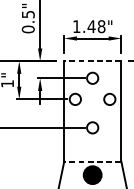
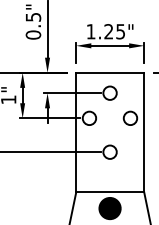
text: (96, 26) -> (114, 31), 1.48" -> 1.25"
line: (92, 60) -> (109, 72), dashed -> solid
line: (92, 161) -> (109, 192), dashed -> solid

